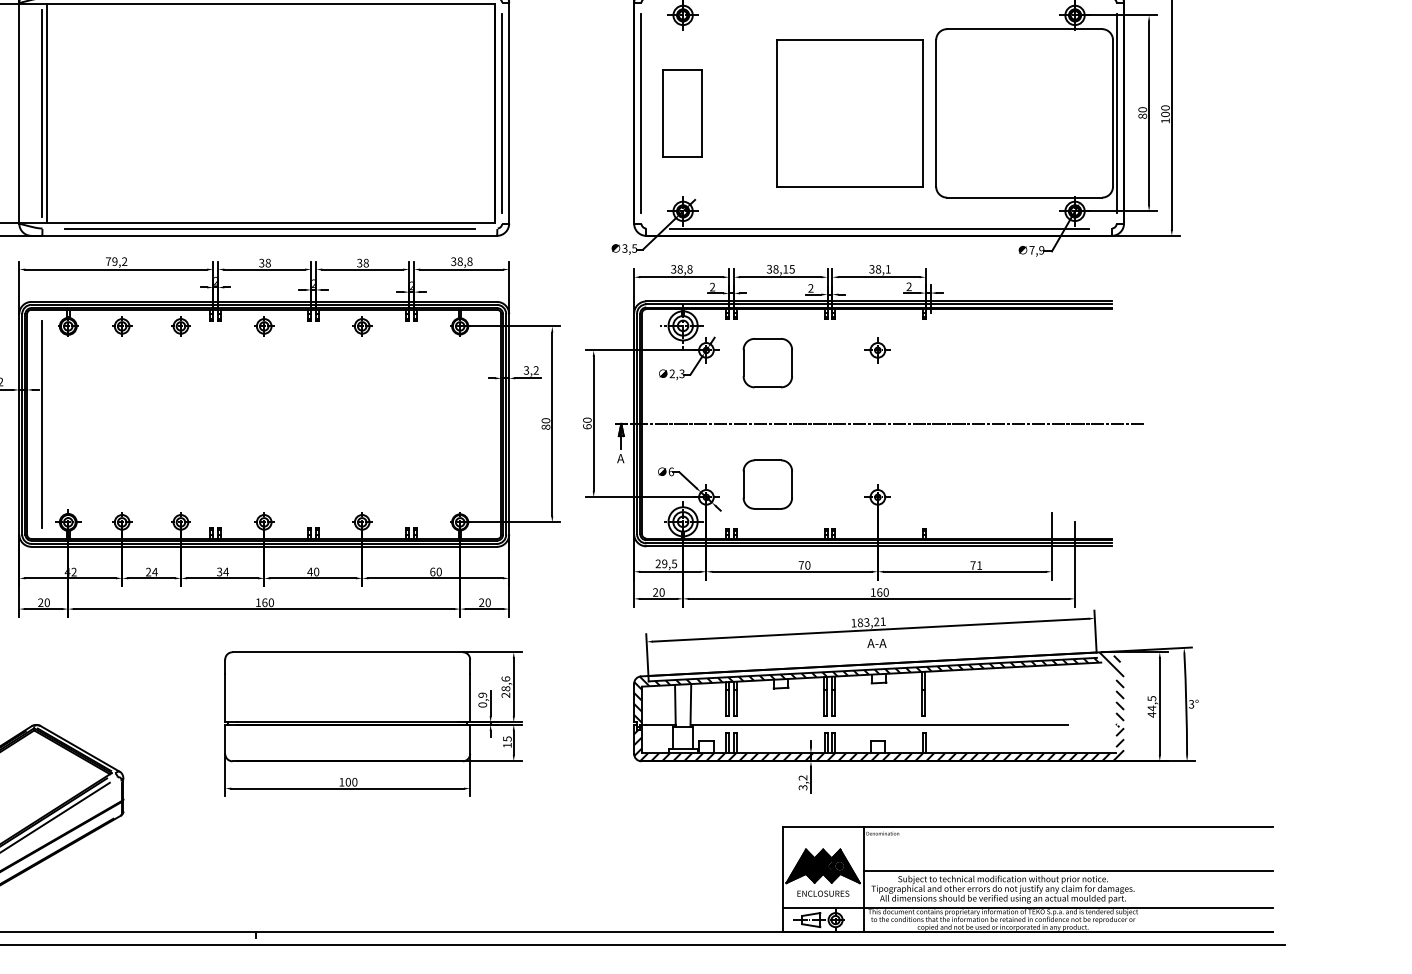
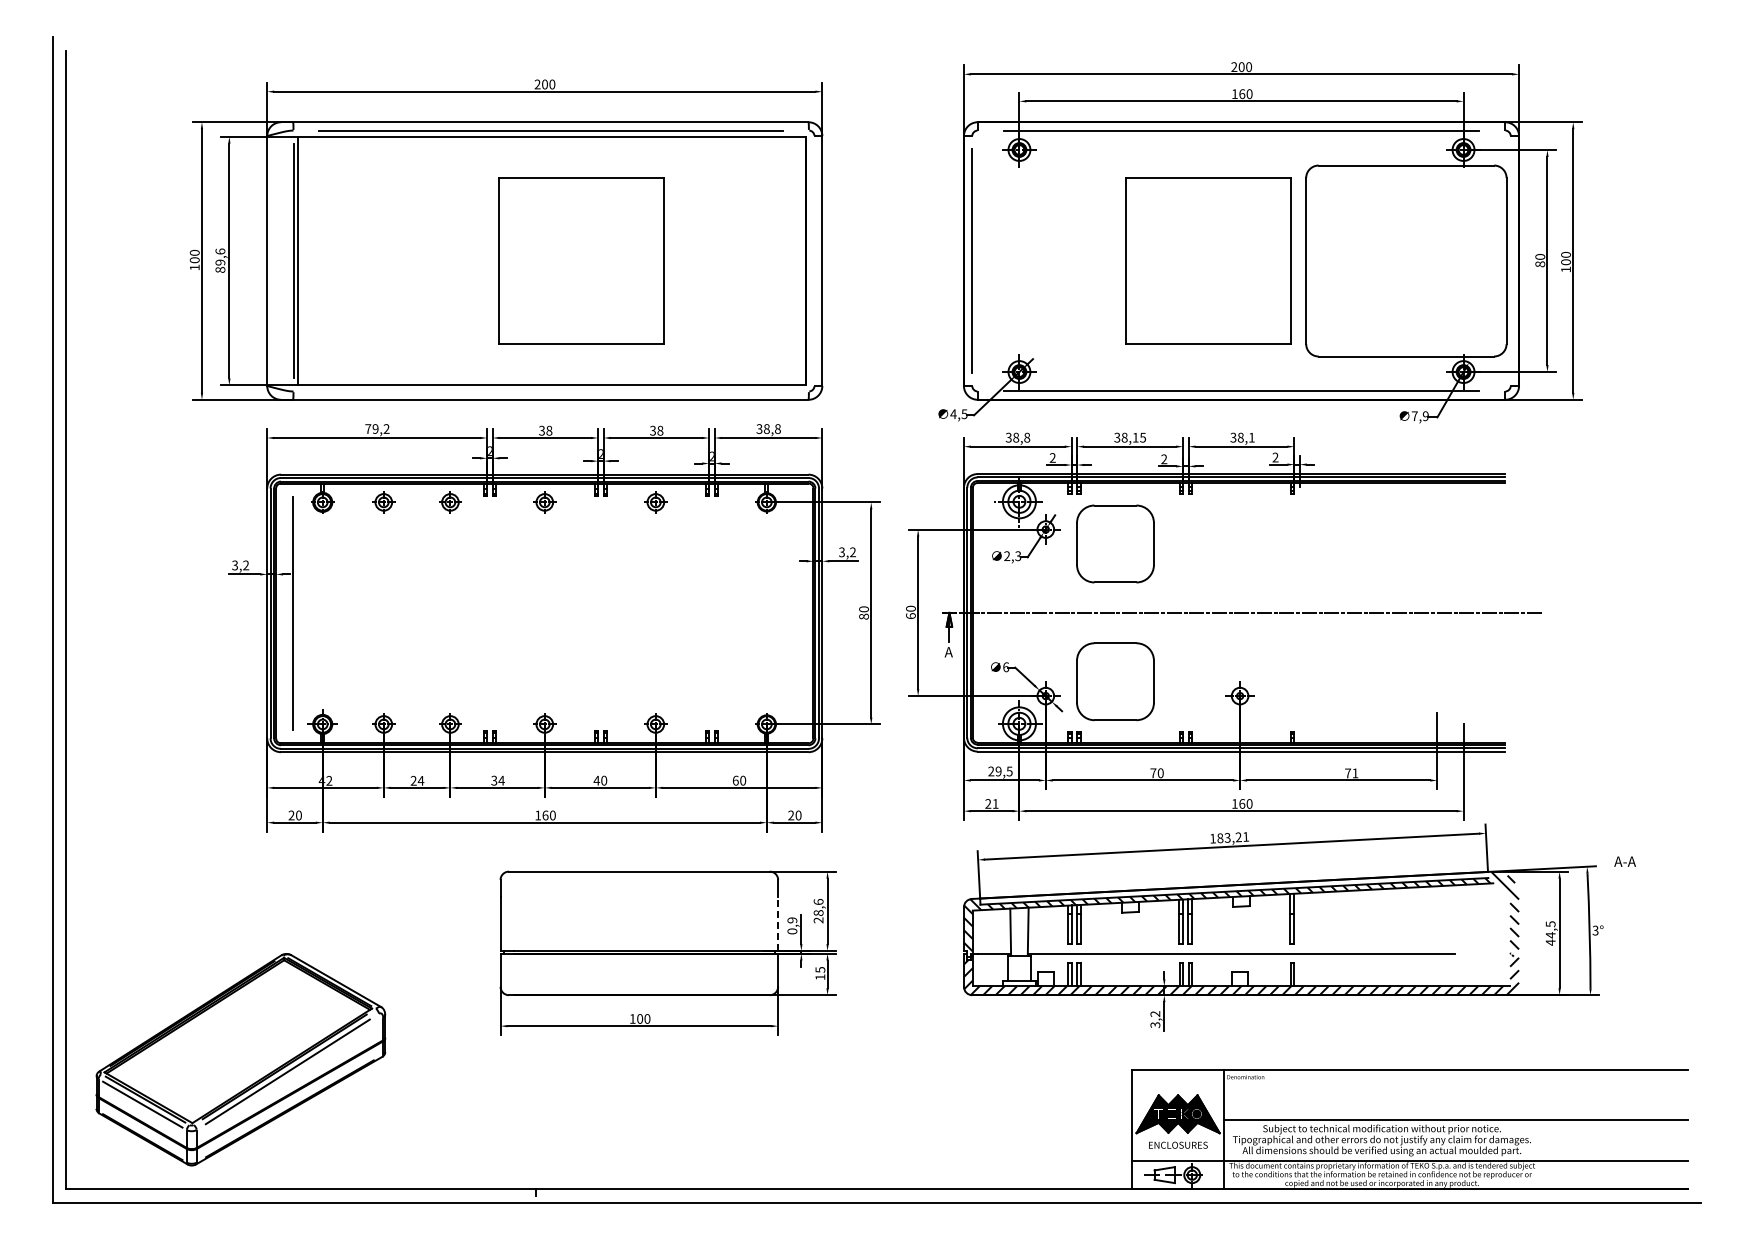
part: (296, 112) -> (581, 260), added
line: (502, 112) -> (814, 260), removed
part: (682, 112) -> (1018, 260), removed
line: (1116, 112) -> (1510, 260), removed
line: (270, 228) -> (551, 391), removed
text: (624, 248) -> (953, 414), 3,5 -> 4,5
part: (877, 350) -> (1239, 529), removed
part: (767, 362) -> (1115, 543), size x1.4
part: (767, 484) -> (1115, 681), size x1.4
text: (661, 592) -> (995, 803), 20 -> 21
text: (876, 643) -> (1624, 861), moved
line: (470, 698) -> (778, 923), solid -> dashed

